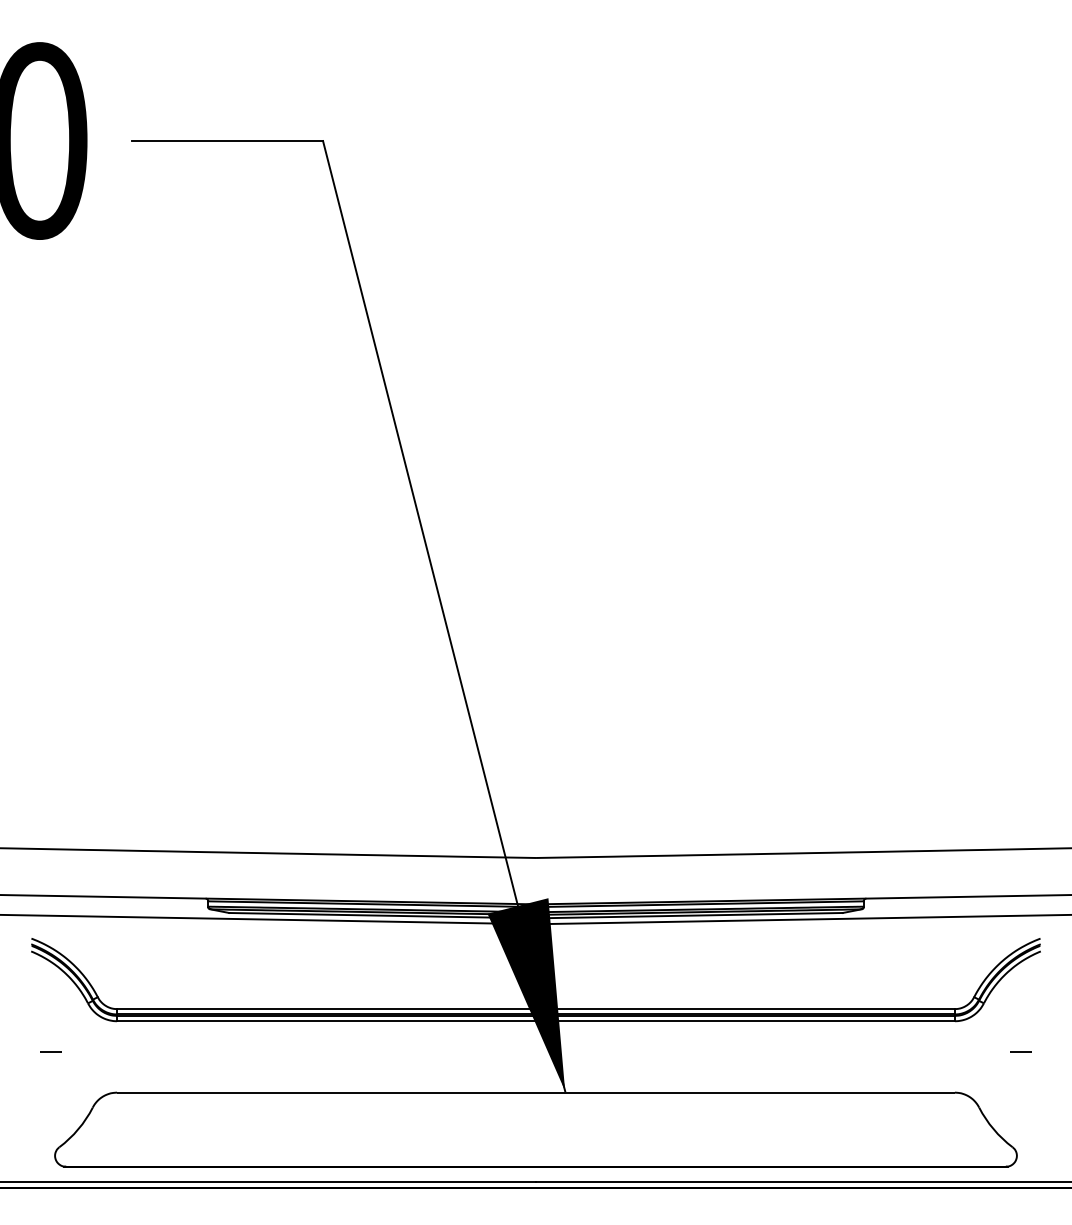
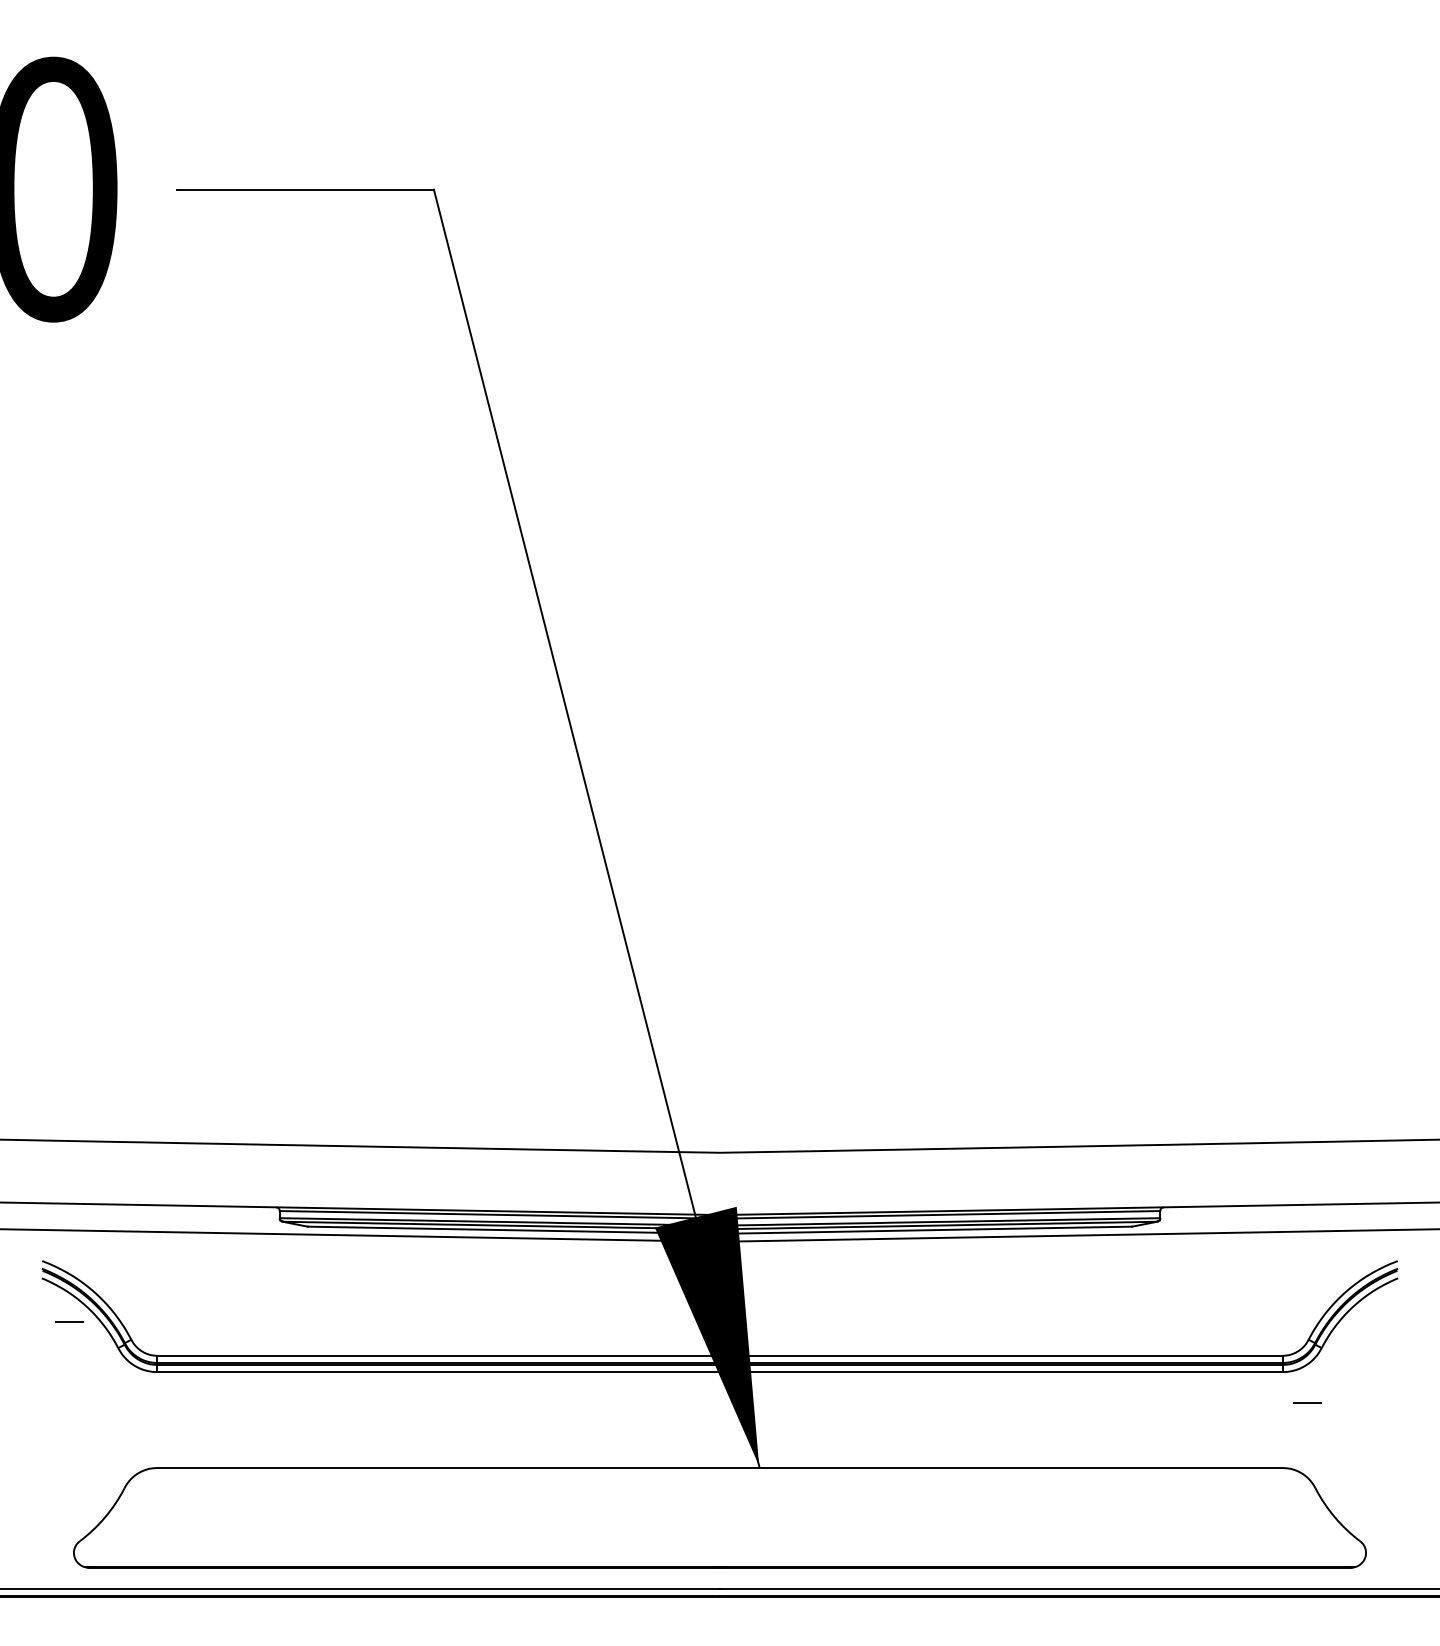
line: (51, 1051) -> (69, 1321), moved
line: (1020, 1051) -> (1307, 1402), moved

